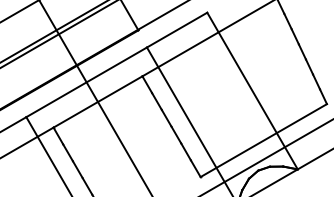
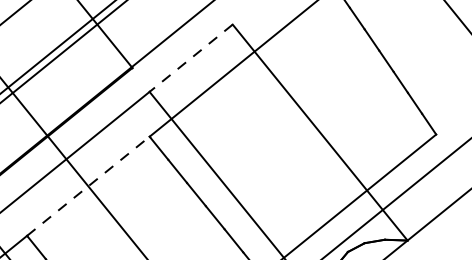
line: (177, 30) -> (191, 58), solid -> dashed
line: (98, 101) -> (89, 185), solid -> dashed

